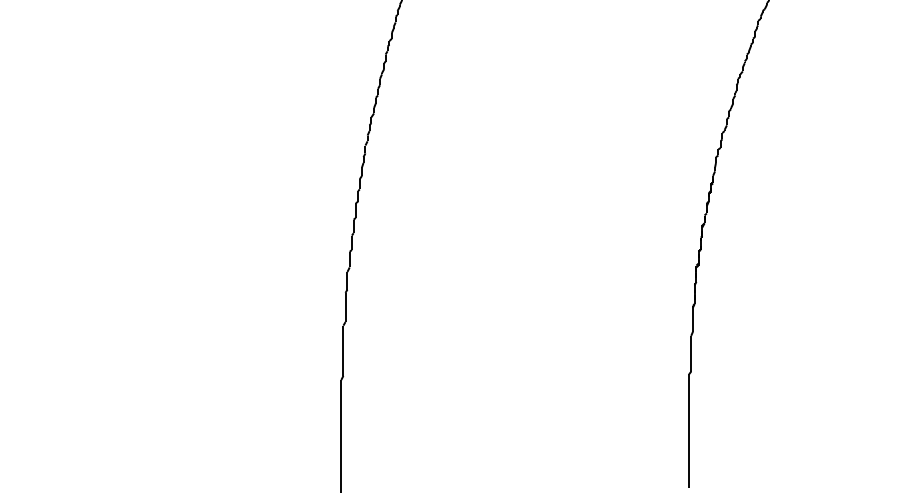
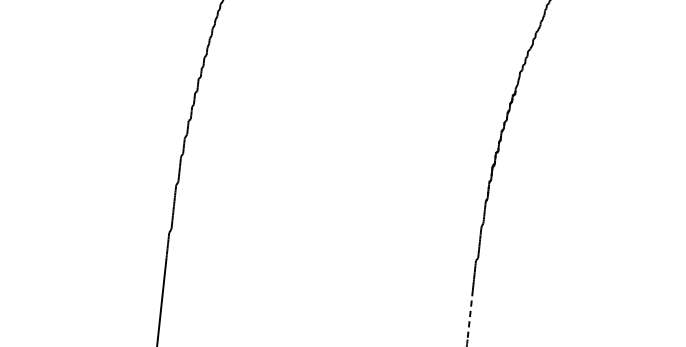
line: (689, 436) -> (470, 315), solid -> dashed

